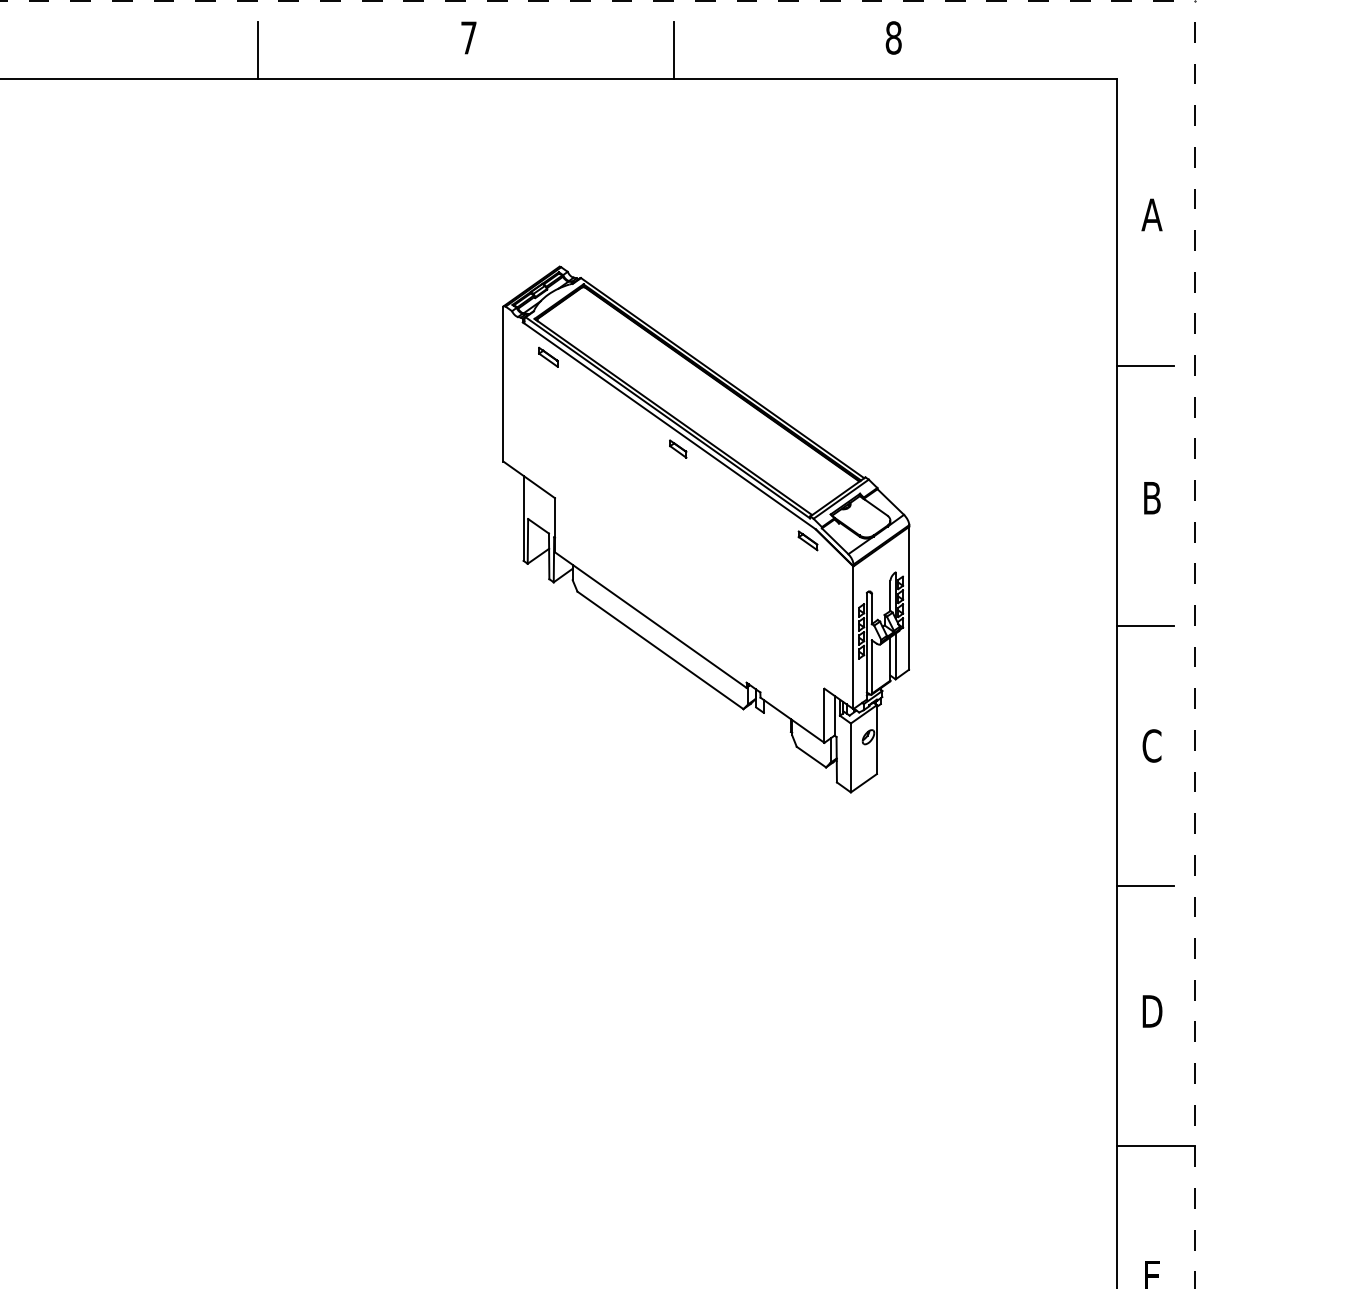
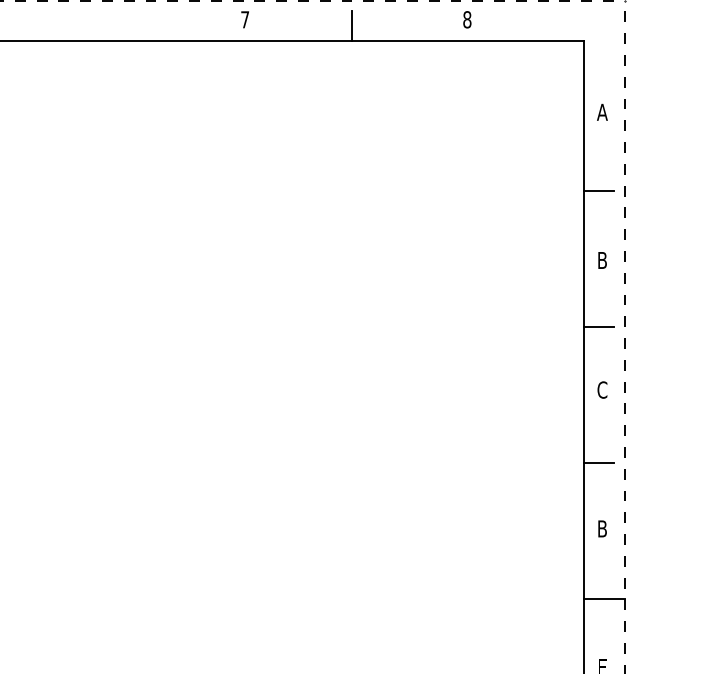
line: (257, 50) -> (134, 26), removed
part: (706, 528) -> (369, 276), removed
text: (1152, 1010) -> (602, 528), D -> B

